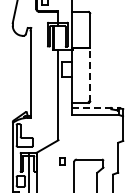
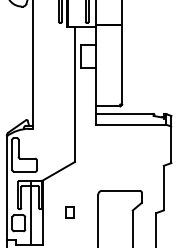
line: (90, 74) -> (122, 64), dashed -> solid
line: (92, 107) -> (125, 113), dashed -> solid
part: (62, 161) -> (70, 213), moved

